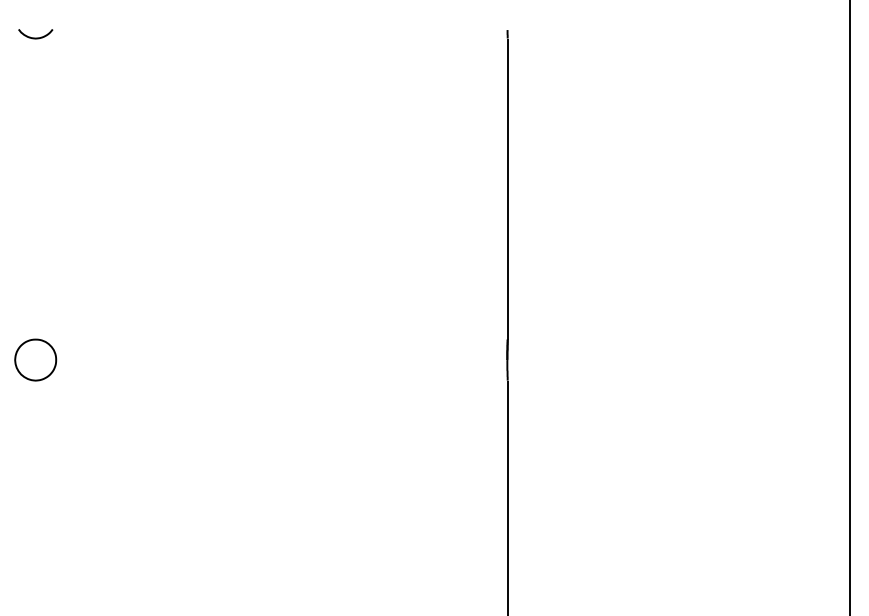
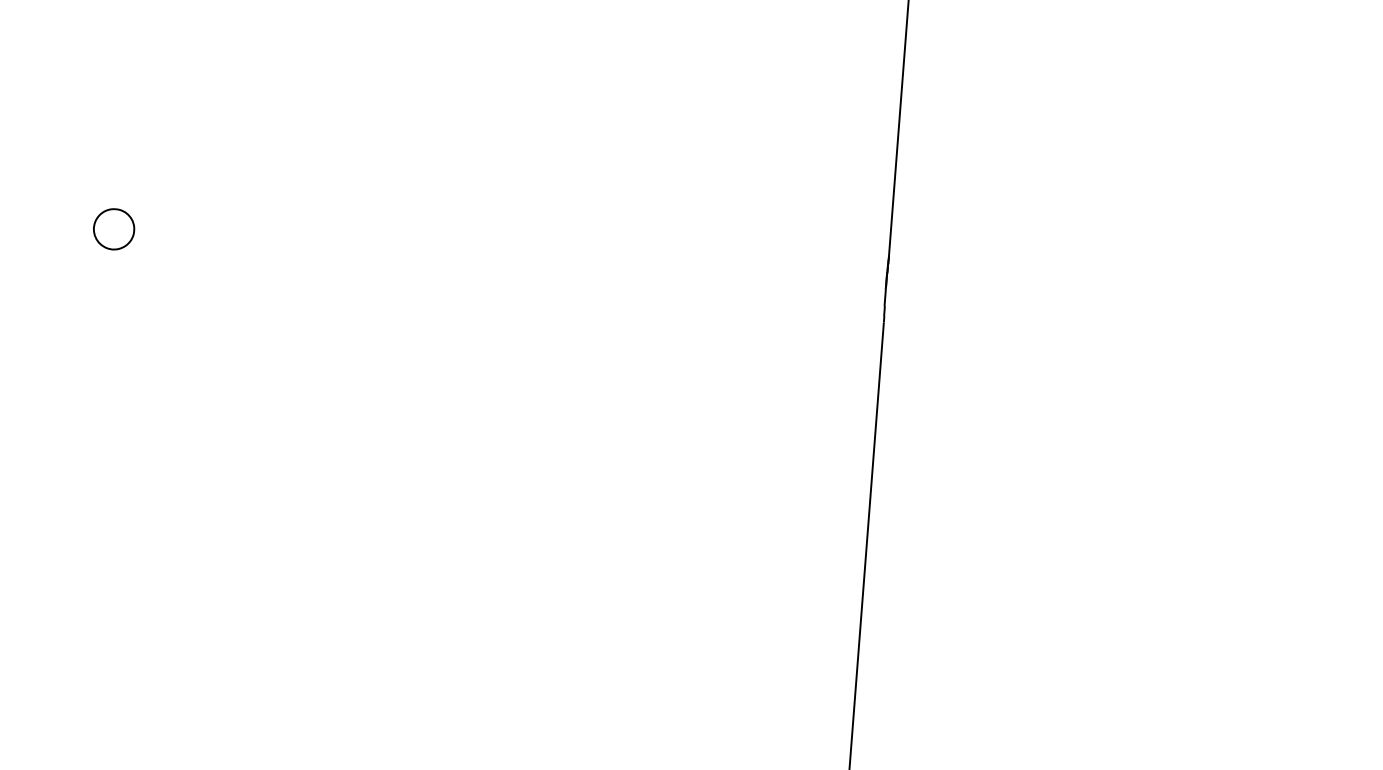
part: (35, 359) -> (113, 228), size x0.6

